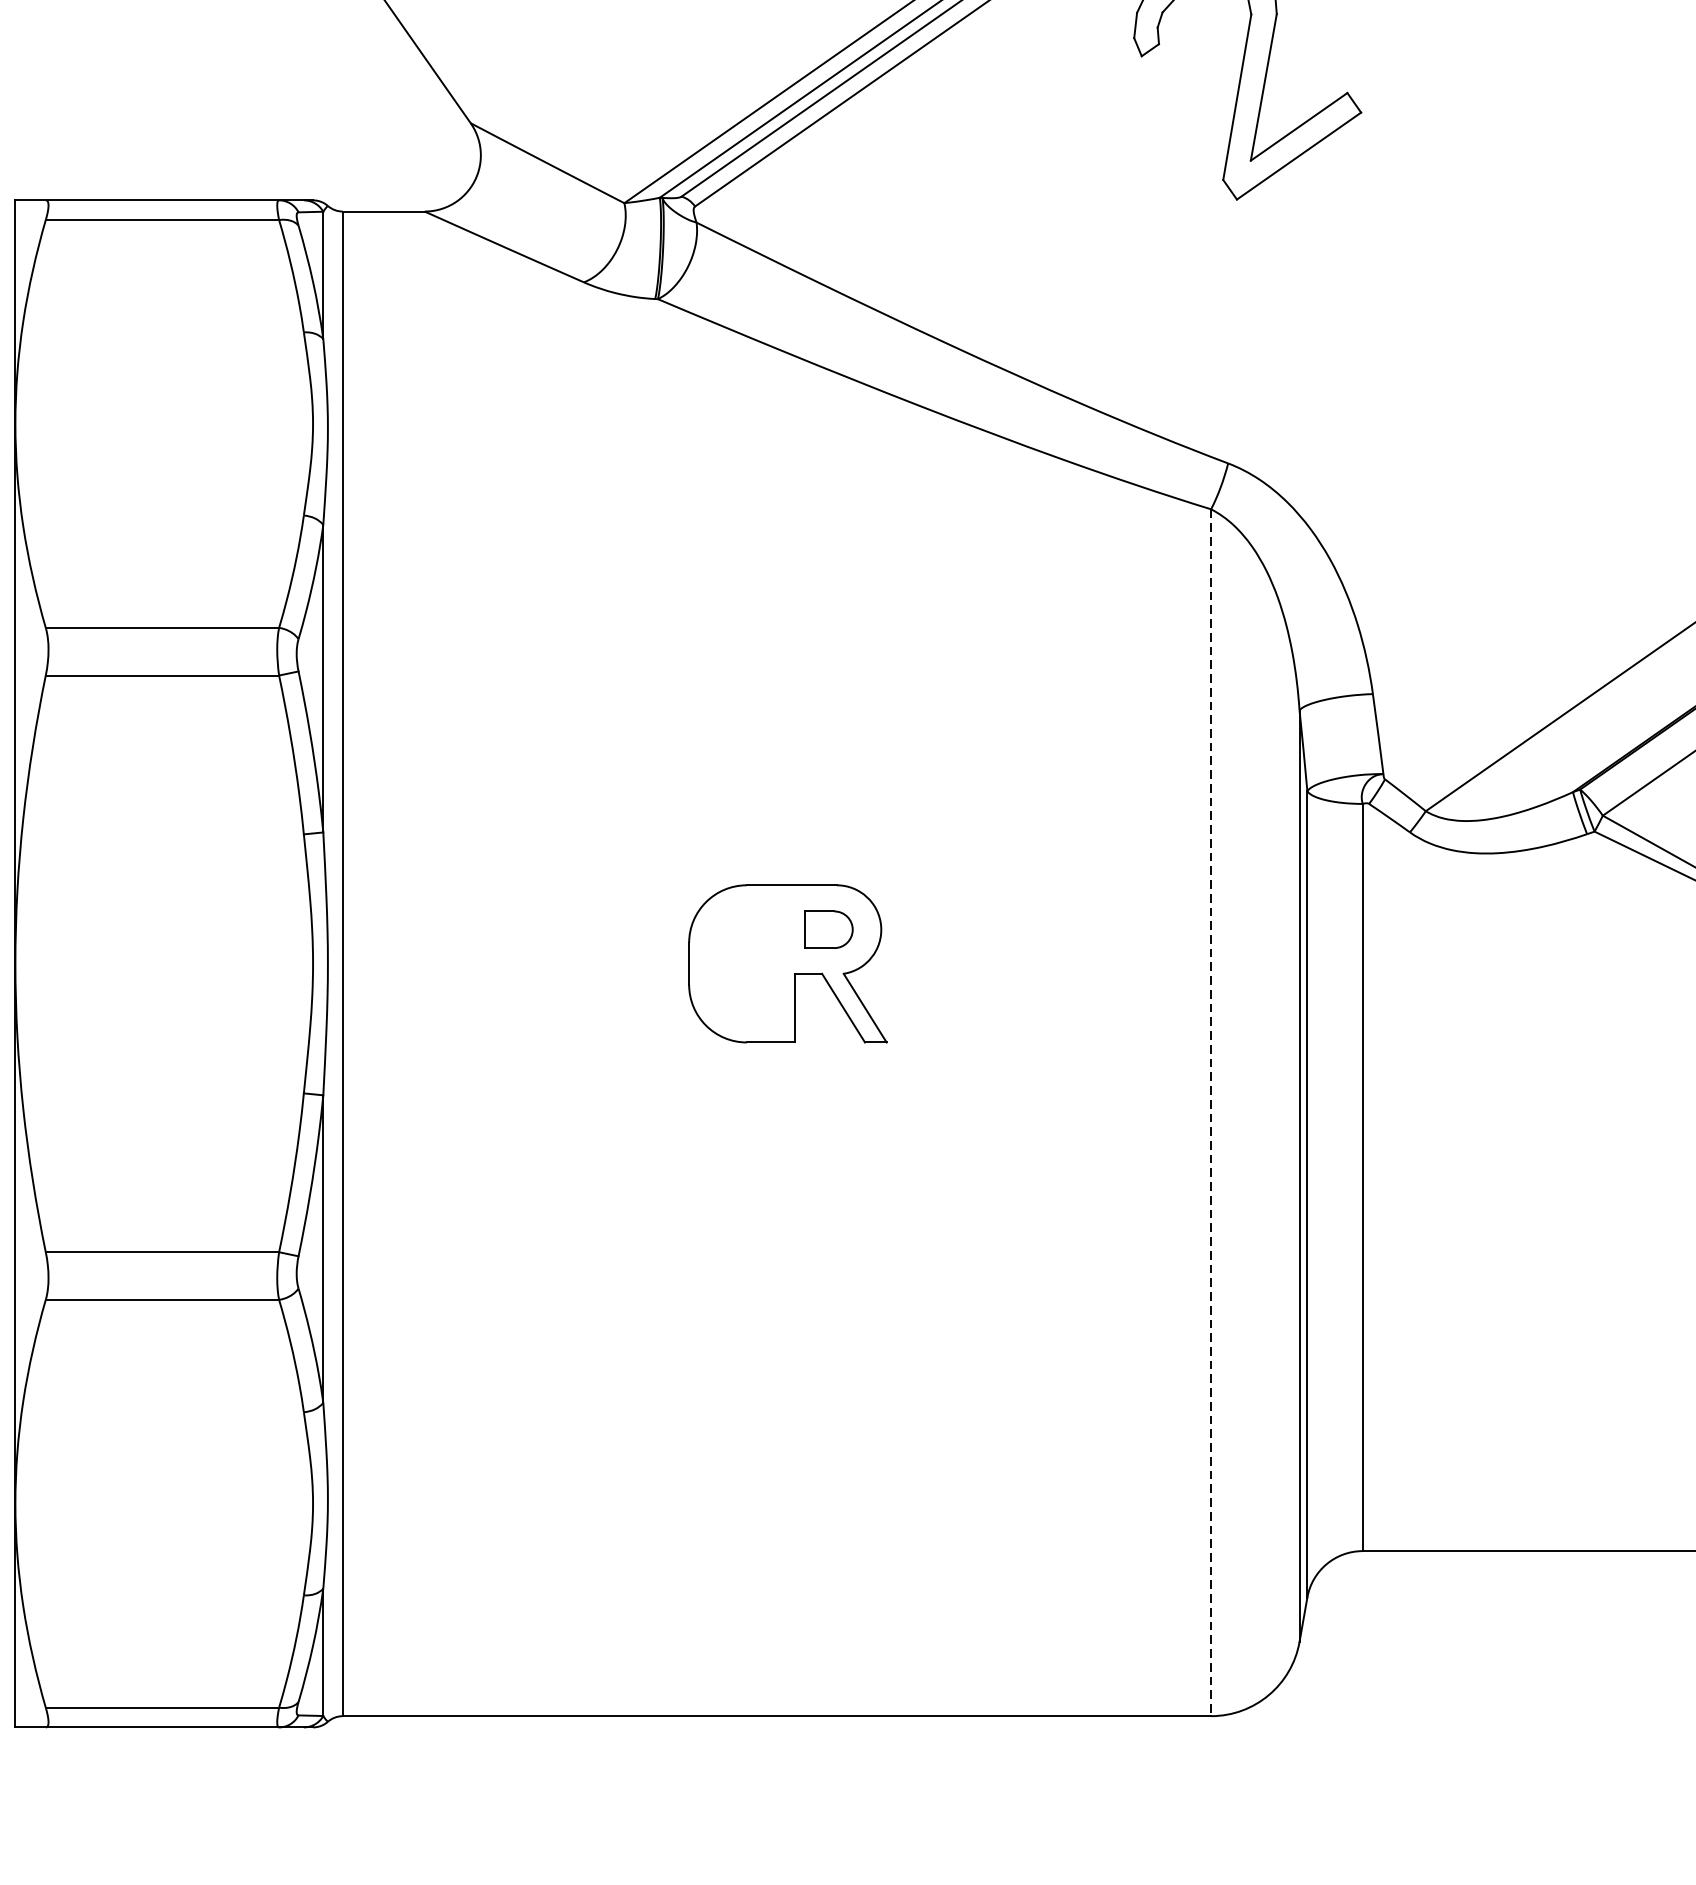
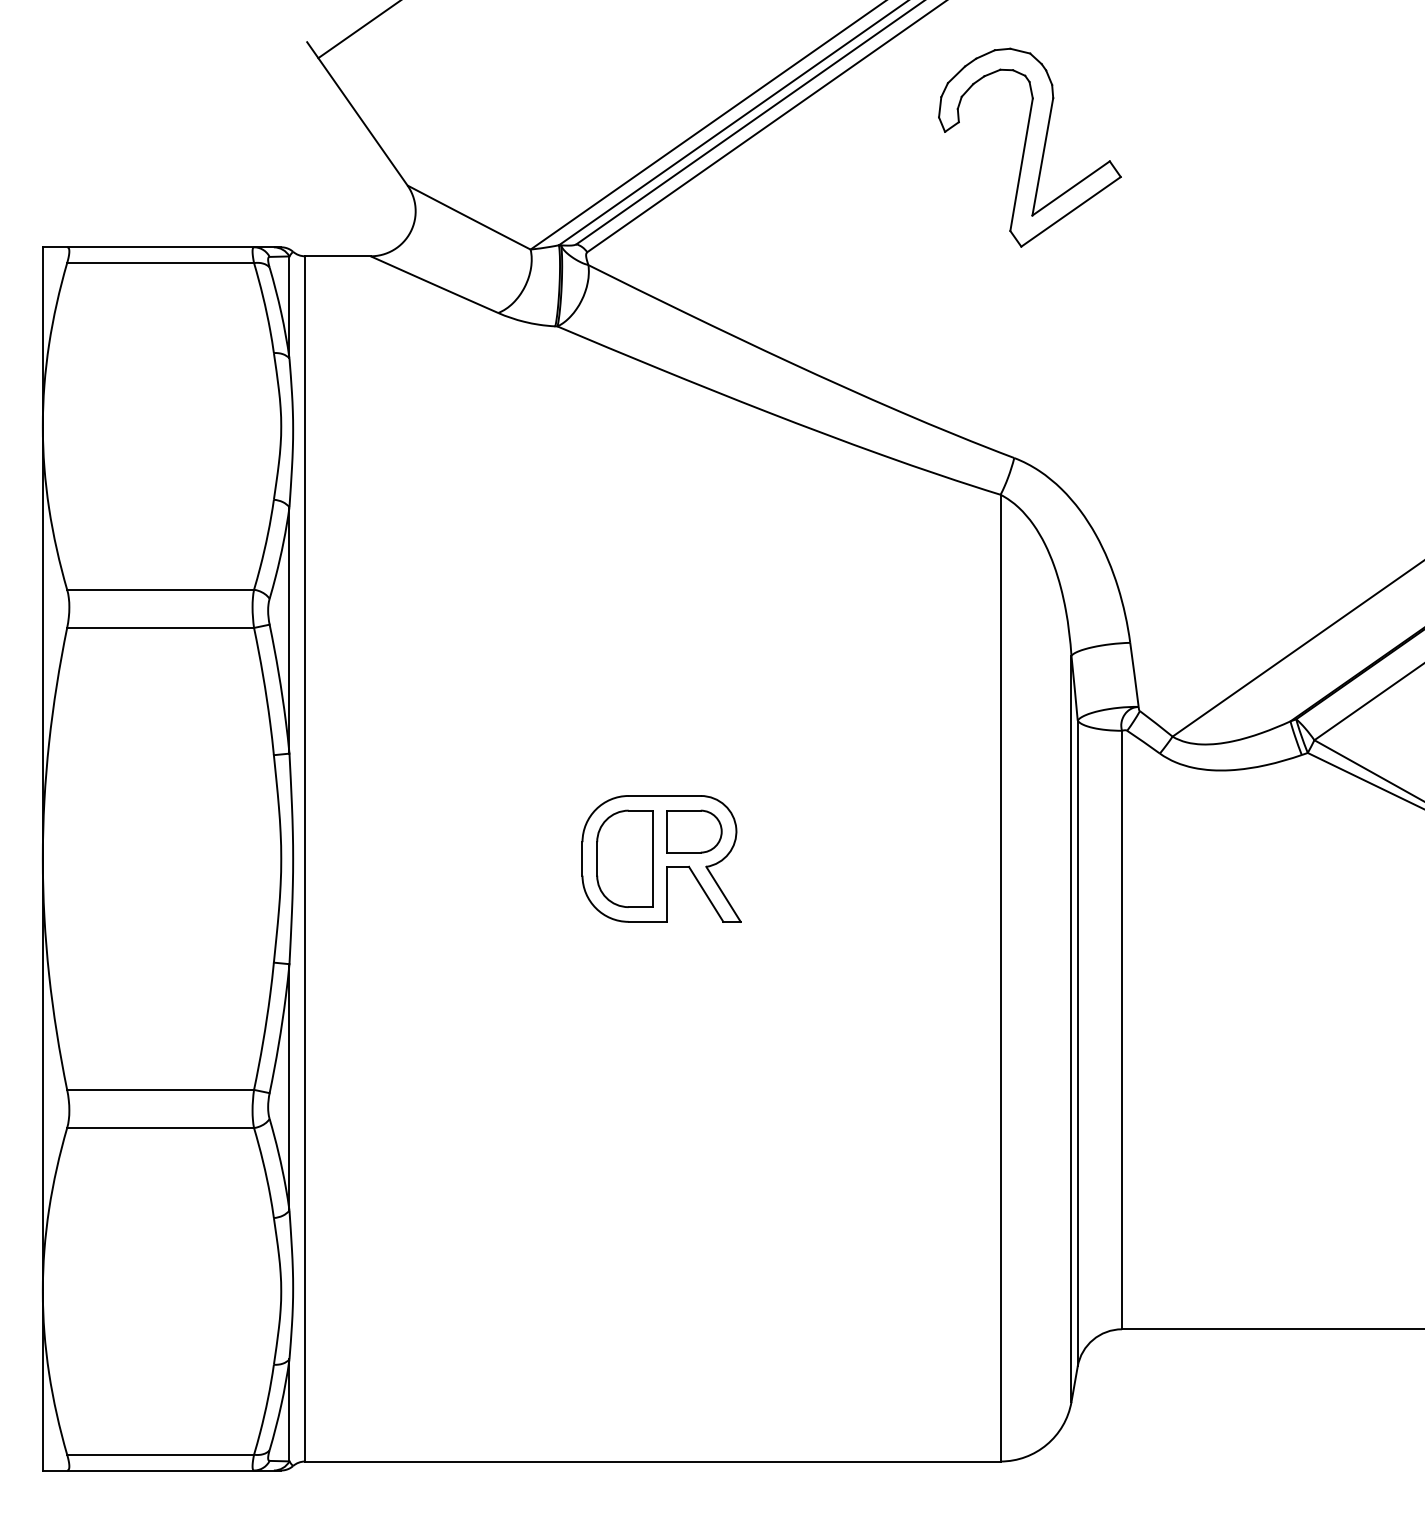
part: (828, 929) -> (694, 831), size x1.43
part: (741, 963) -> (624, 858), added
line: (1210, 1113) -> (1000, 978), dashed -> solid

